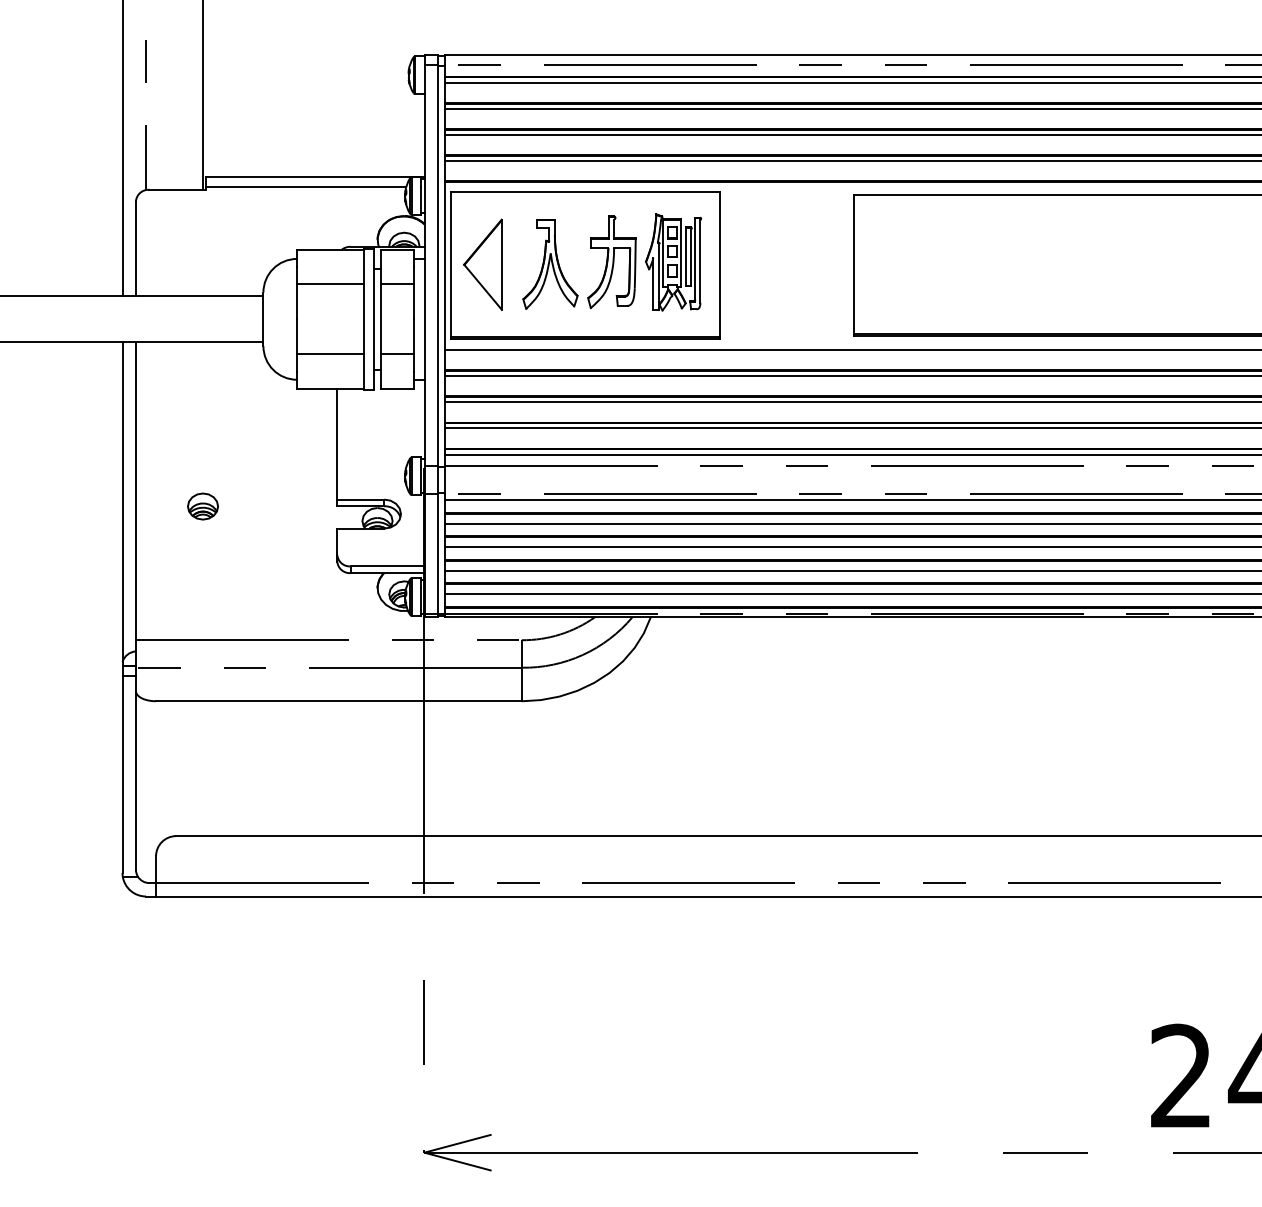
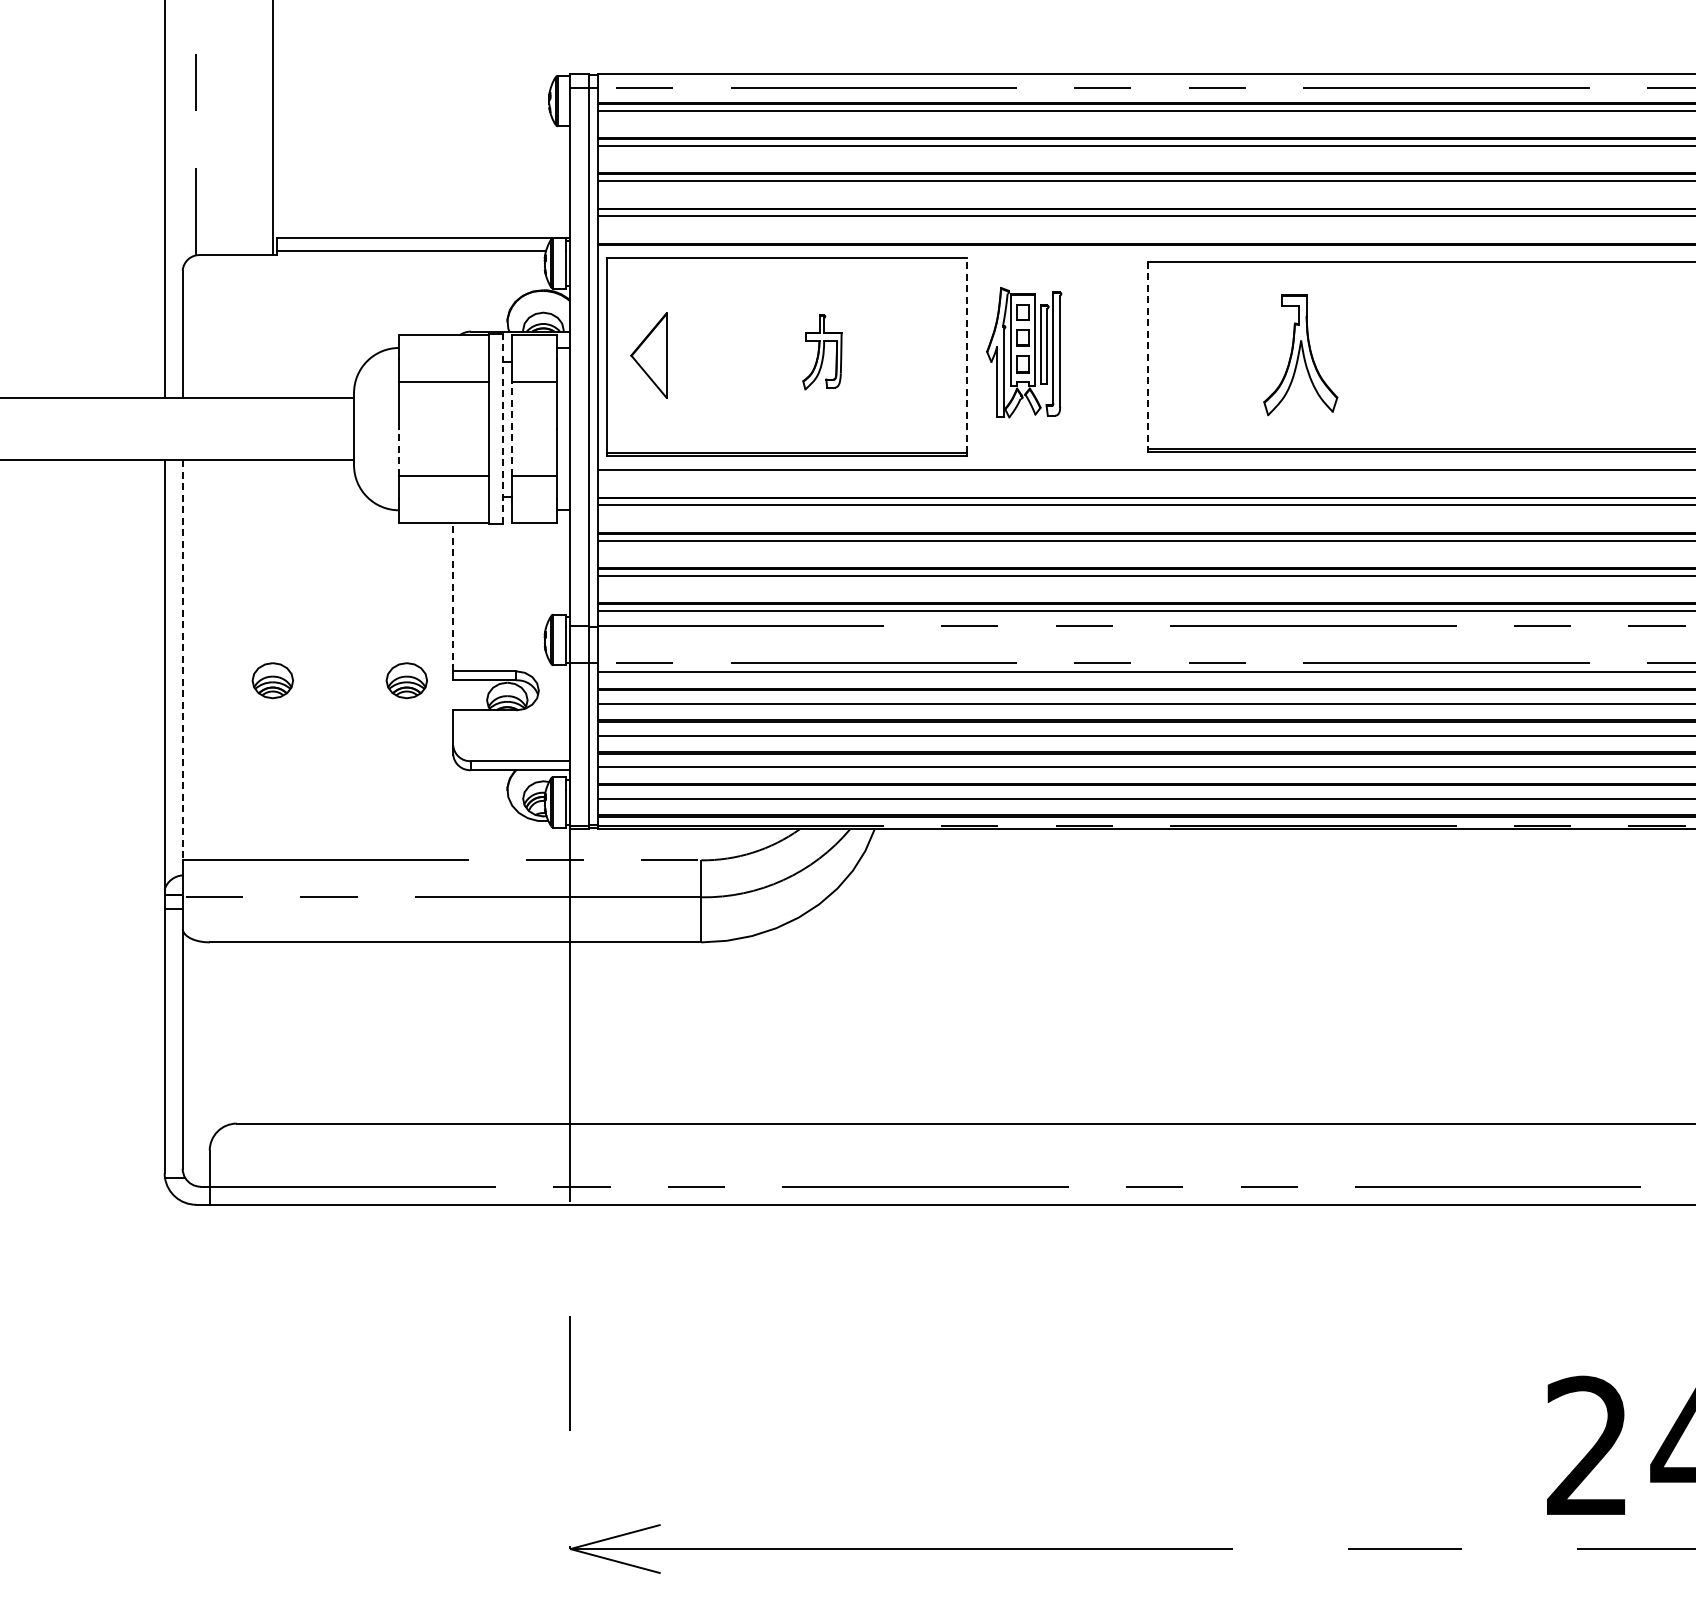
part: (612, 262) -> (822, 352), size x0.6
part: (673, 262) -> (1024, 352), moved
part: (482, 264) -> (648, 355), size x0.7
part: (550, 264) -> (1300, 355), moved
line: (719, 264) -> (967, 355), solid -> dashed
line: (853, 264) -> (1147, 355), solid -> dashed
line: (373, 319) -> (502, 429), solid -> dashed
line: (380, 319) -> (511, 429), solid -> dashed
line: (297, 336) -> (399, 452), solid -> dashed
line: (337, 443) -> (453, 596), solid -> dashed
line: (135, 491) -> (182, 660), solid -> dashed
part: (302, 506) -> (406, 680), added

